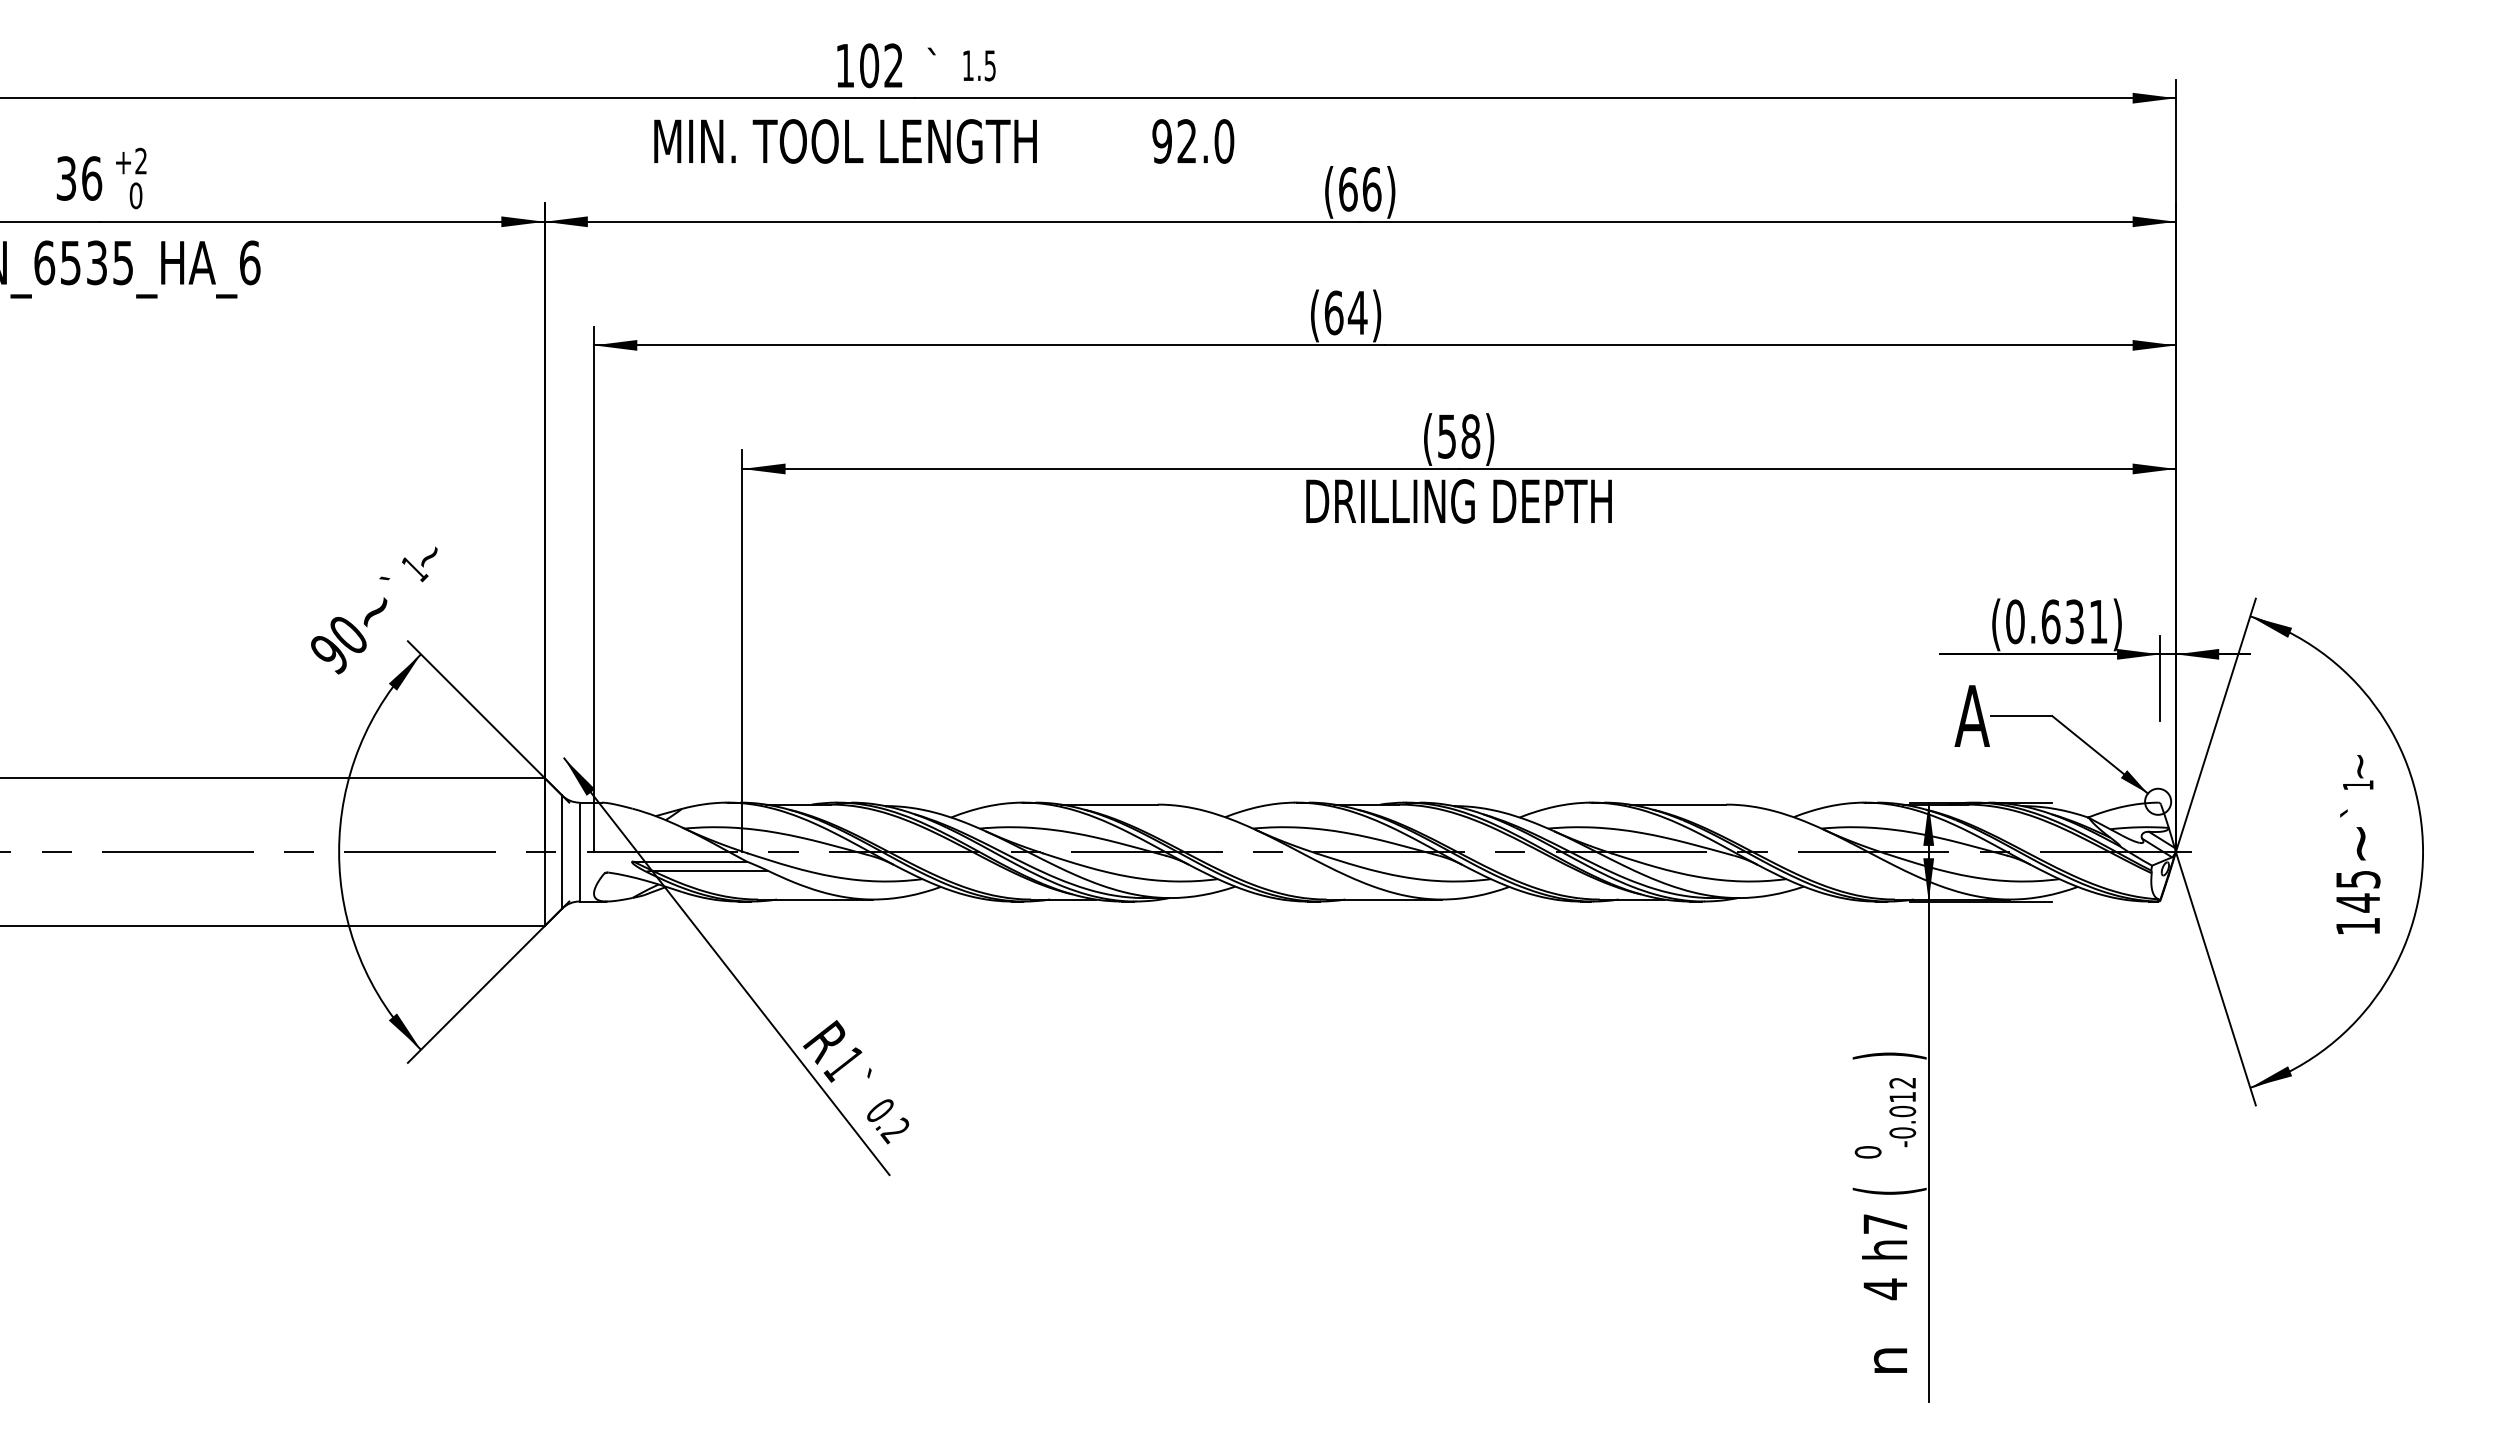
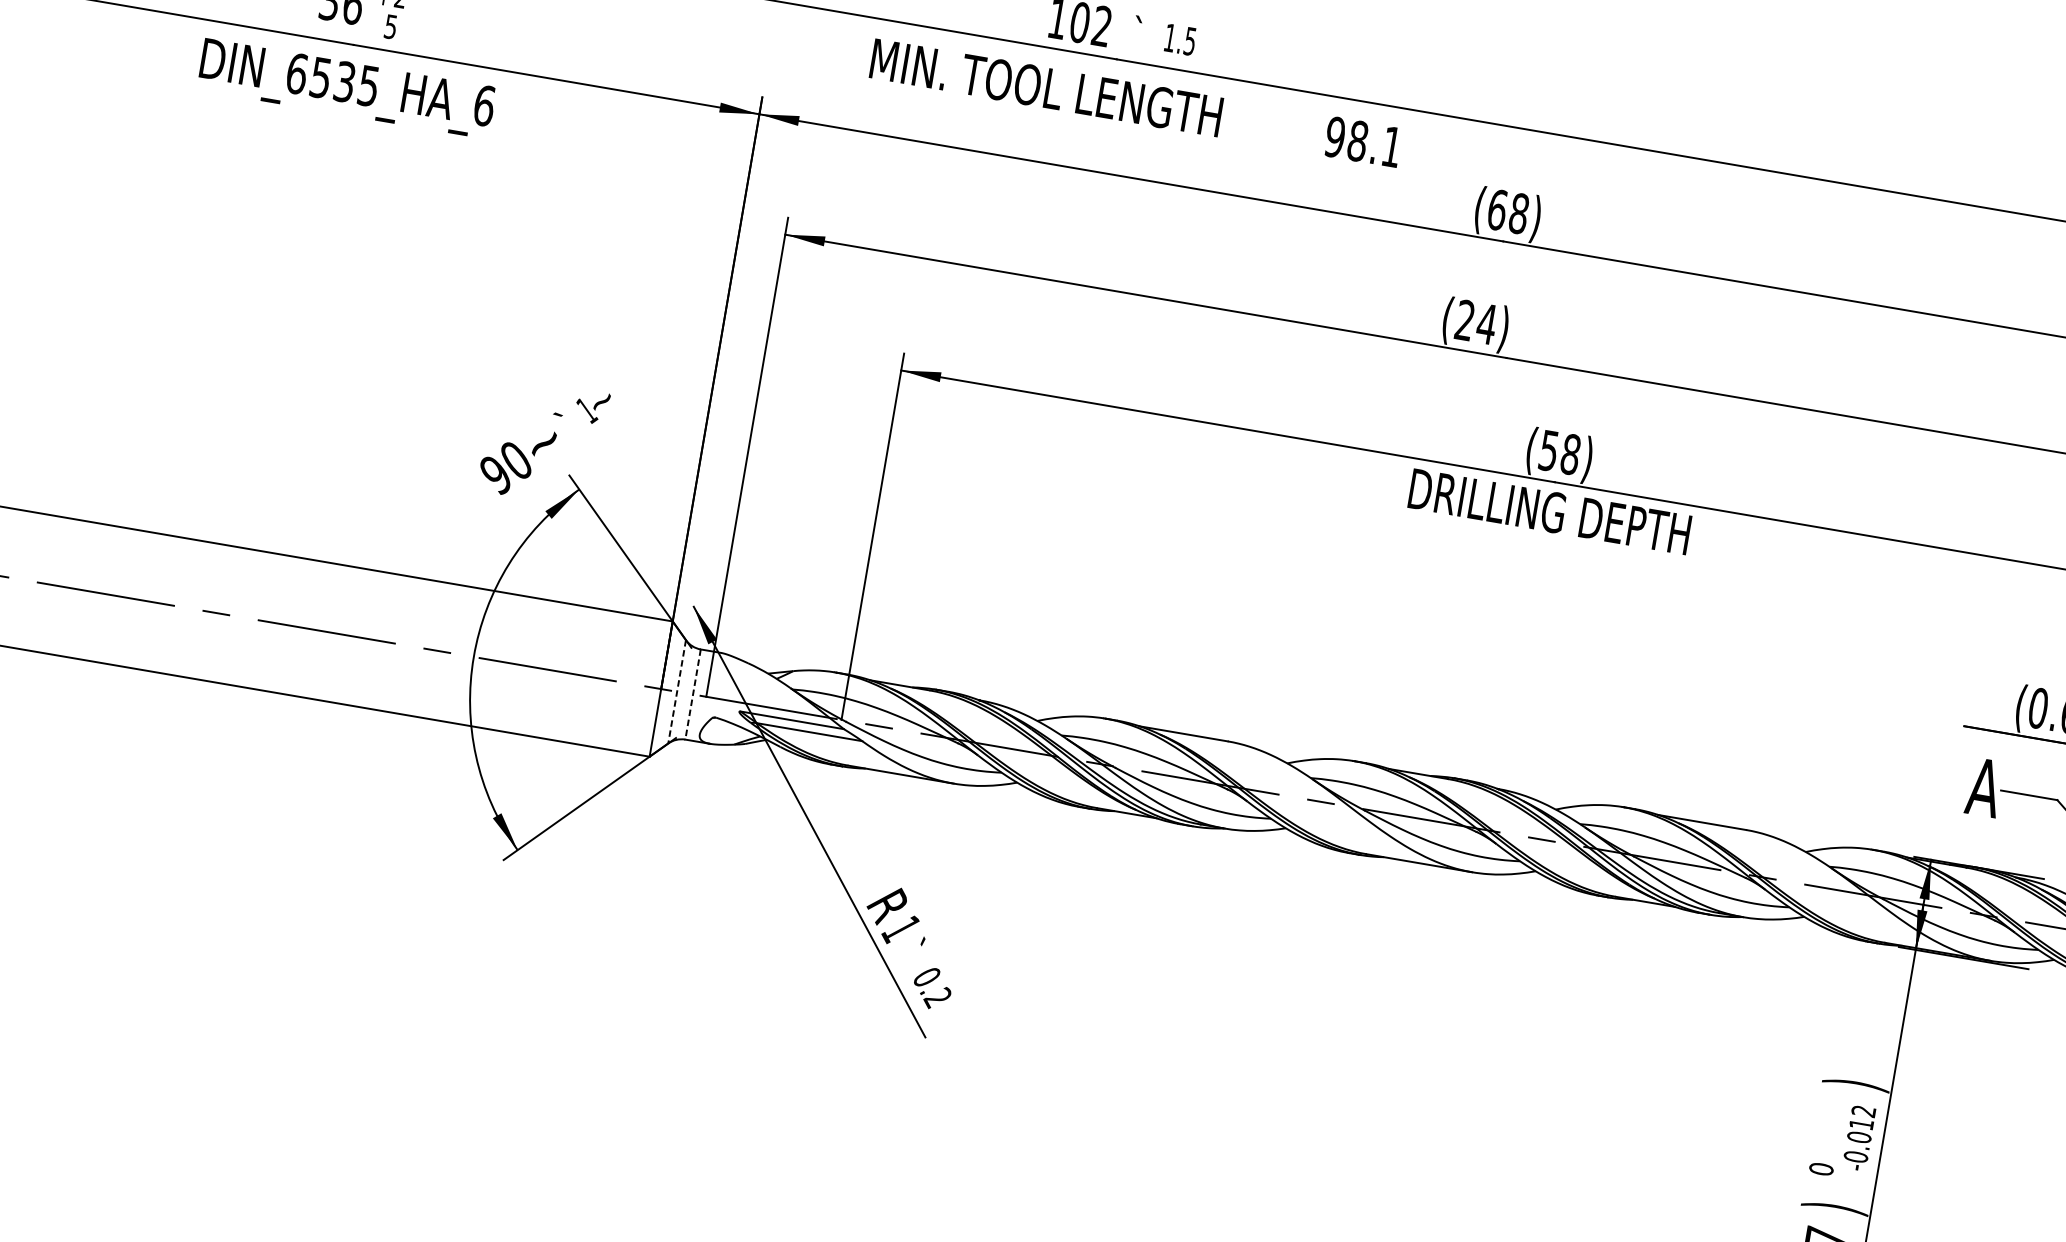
text: (1205, 141) -> (1374, 144), 92.0 -> 98.1
text: (1371, 189) -> (1518, 213), (66) -> (68)
text: (135, 195) -> (390, 26), 0 -> 5
text: (1333, 312) -> (1464, 319), (64) -> (24)
line: (562, 852) -> (677, 692), solid -> dashed
line: (579, 852) -> (692, 694), solid -> dashed
text: (1889, 1190) -> (1834, 1207), ( -> )

